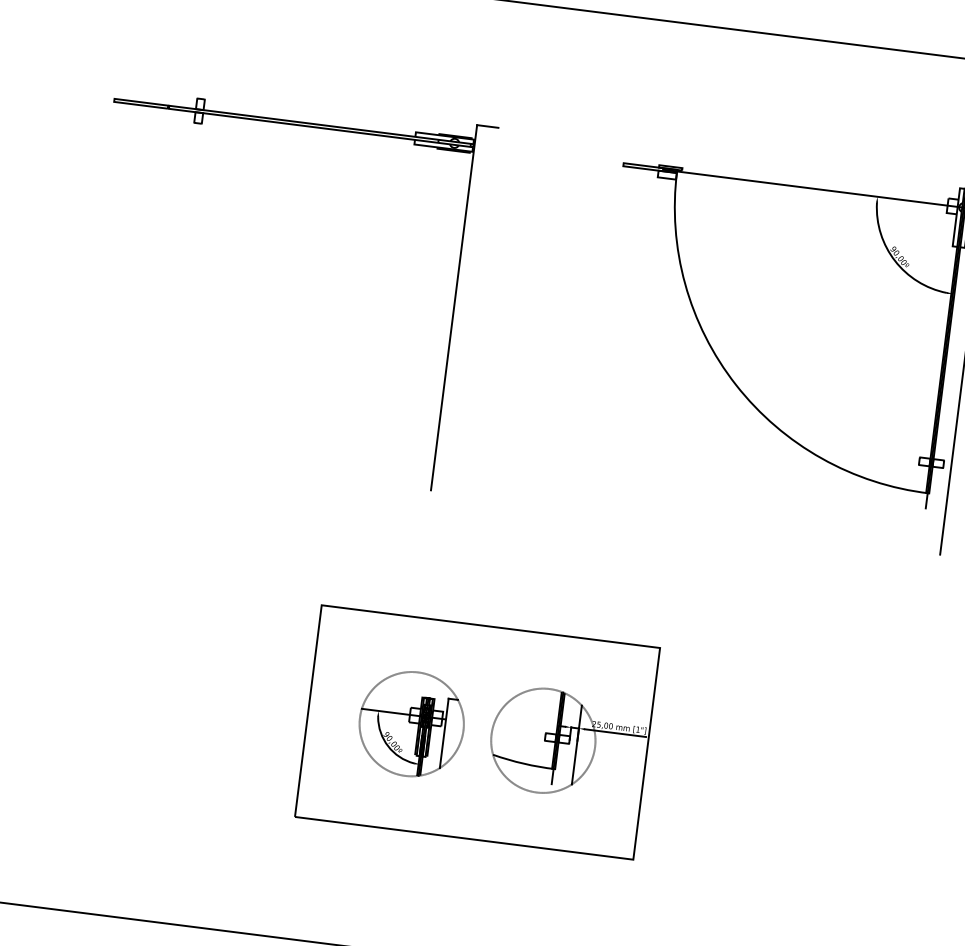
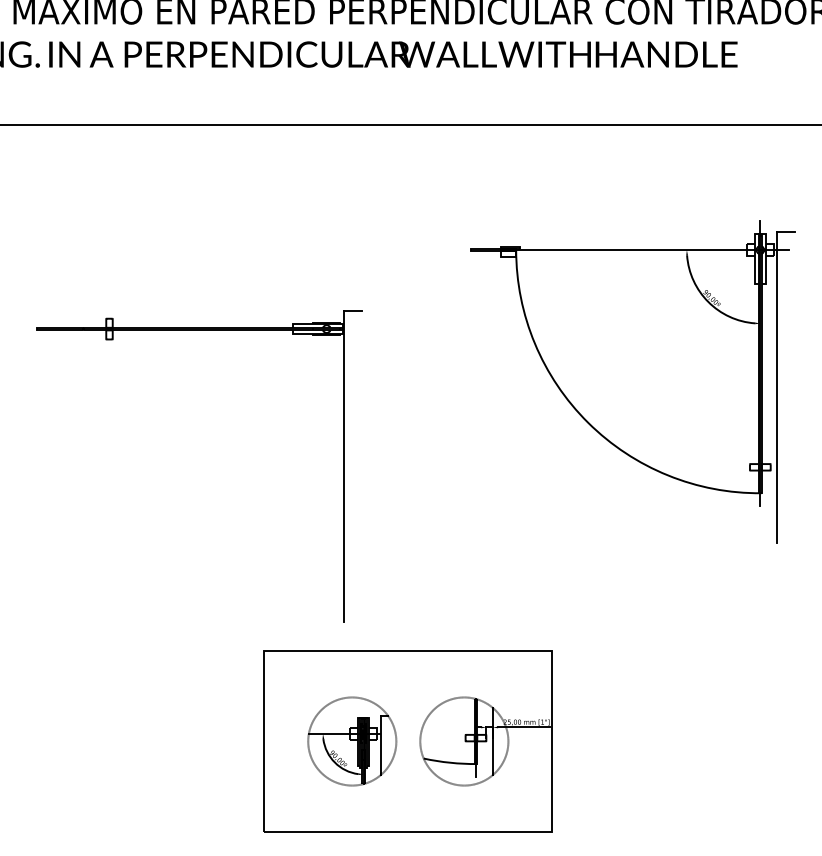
part: (305, 126) -> (199, 330), moved

